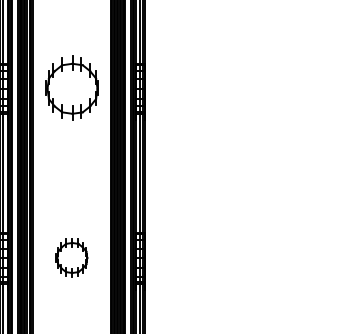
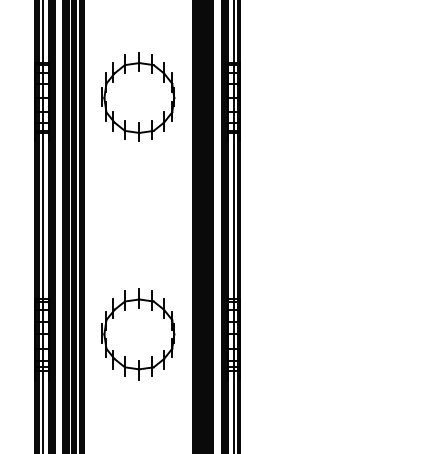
part: (71, 257) -> (137, 333), size x1.67

